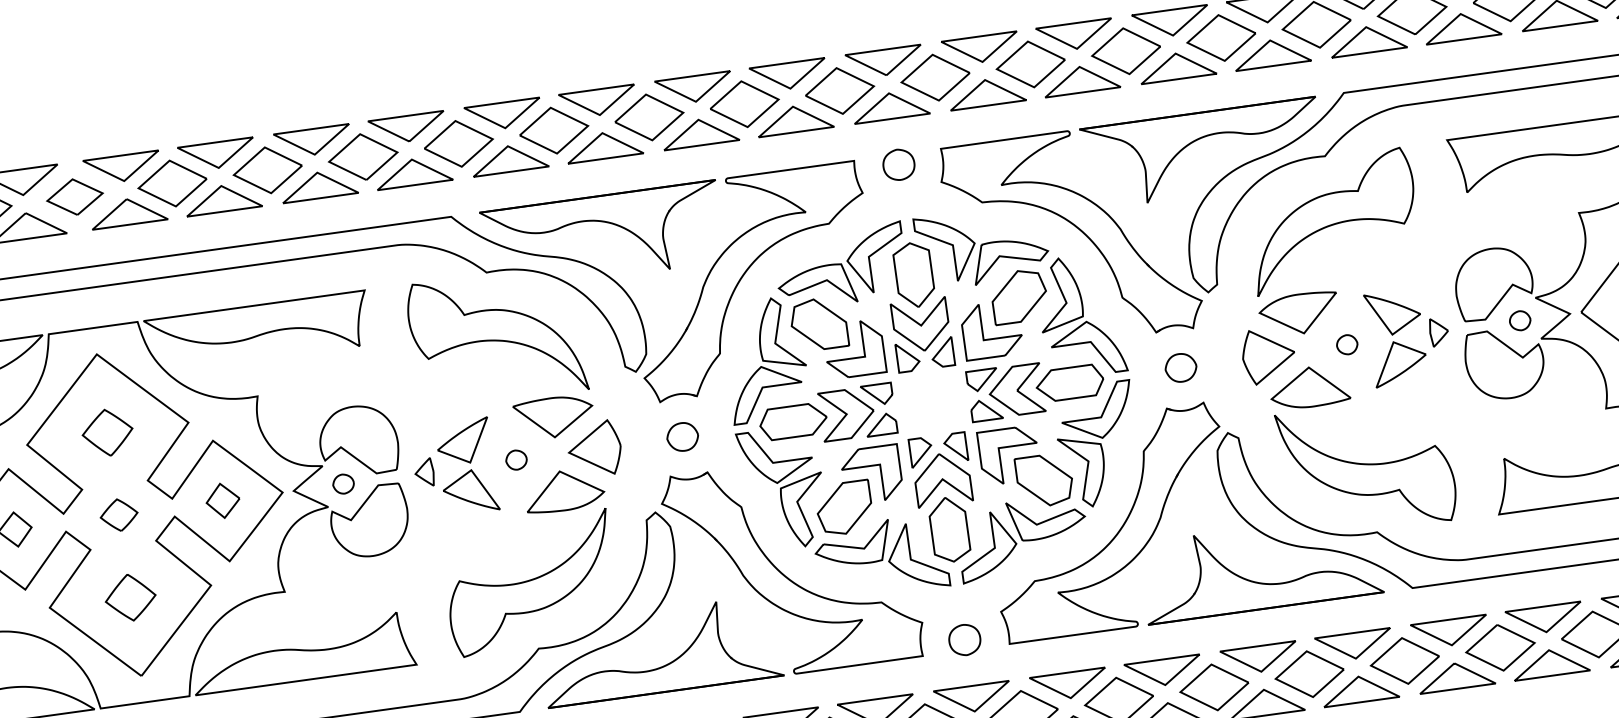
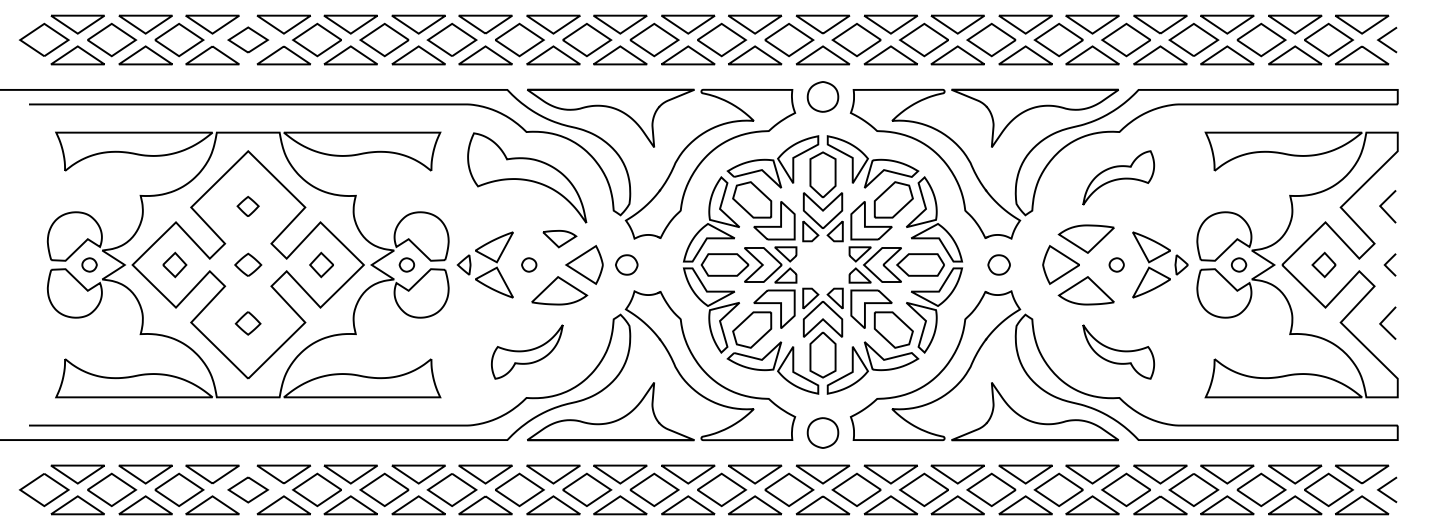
part: (898, 164) -> (822, 96), size x1.4
part: (1332, 220) -> (1118, 177), size x0.6
part: (554, 416) -> (559, 238), size x0.6
part: (106, 432) -> (247, 206), size x0.6
part: (682, 436) -> (626, 264), moved
part: (1366, 466) -> (1118, 351), size x0.6
part: (531, 582) -> (527, 351), size x0.6
part: (129, 598) -> (247, 323), size x0.7
part: (964, 639) -> (822, 432), size x1.4

